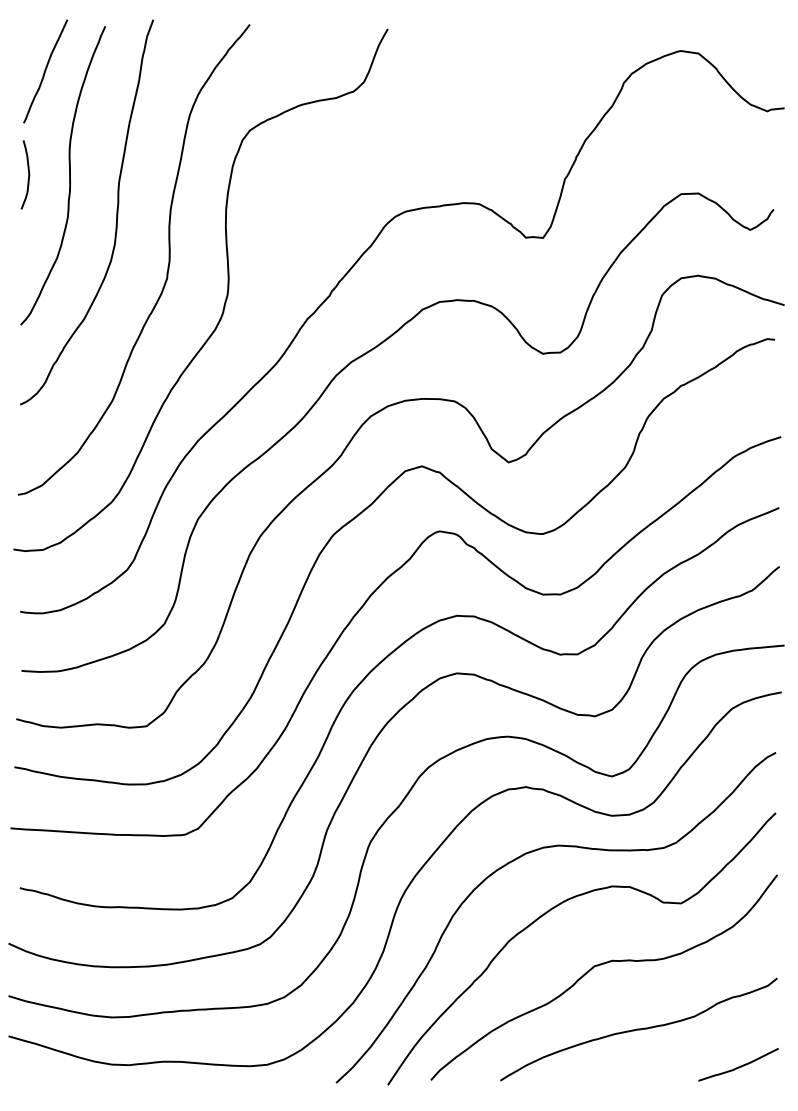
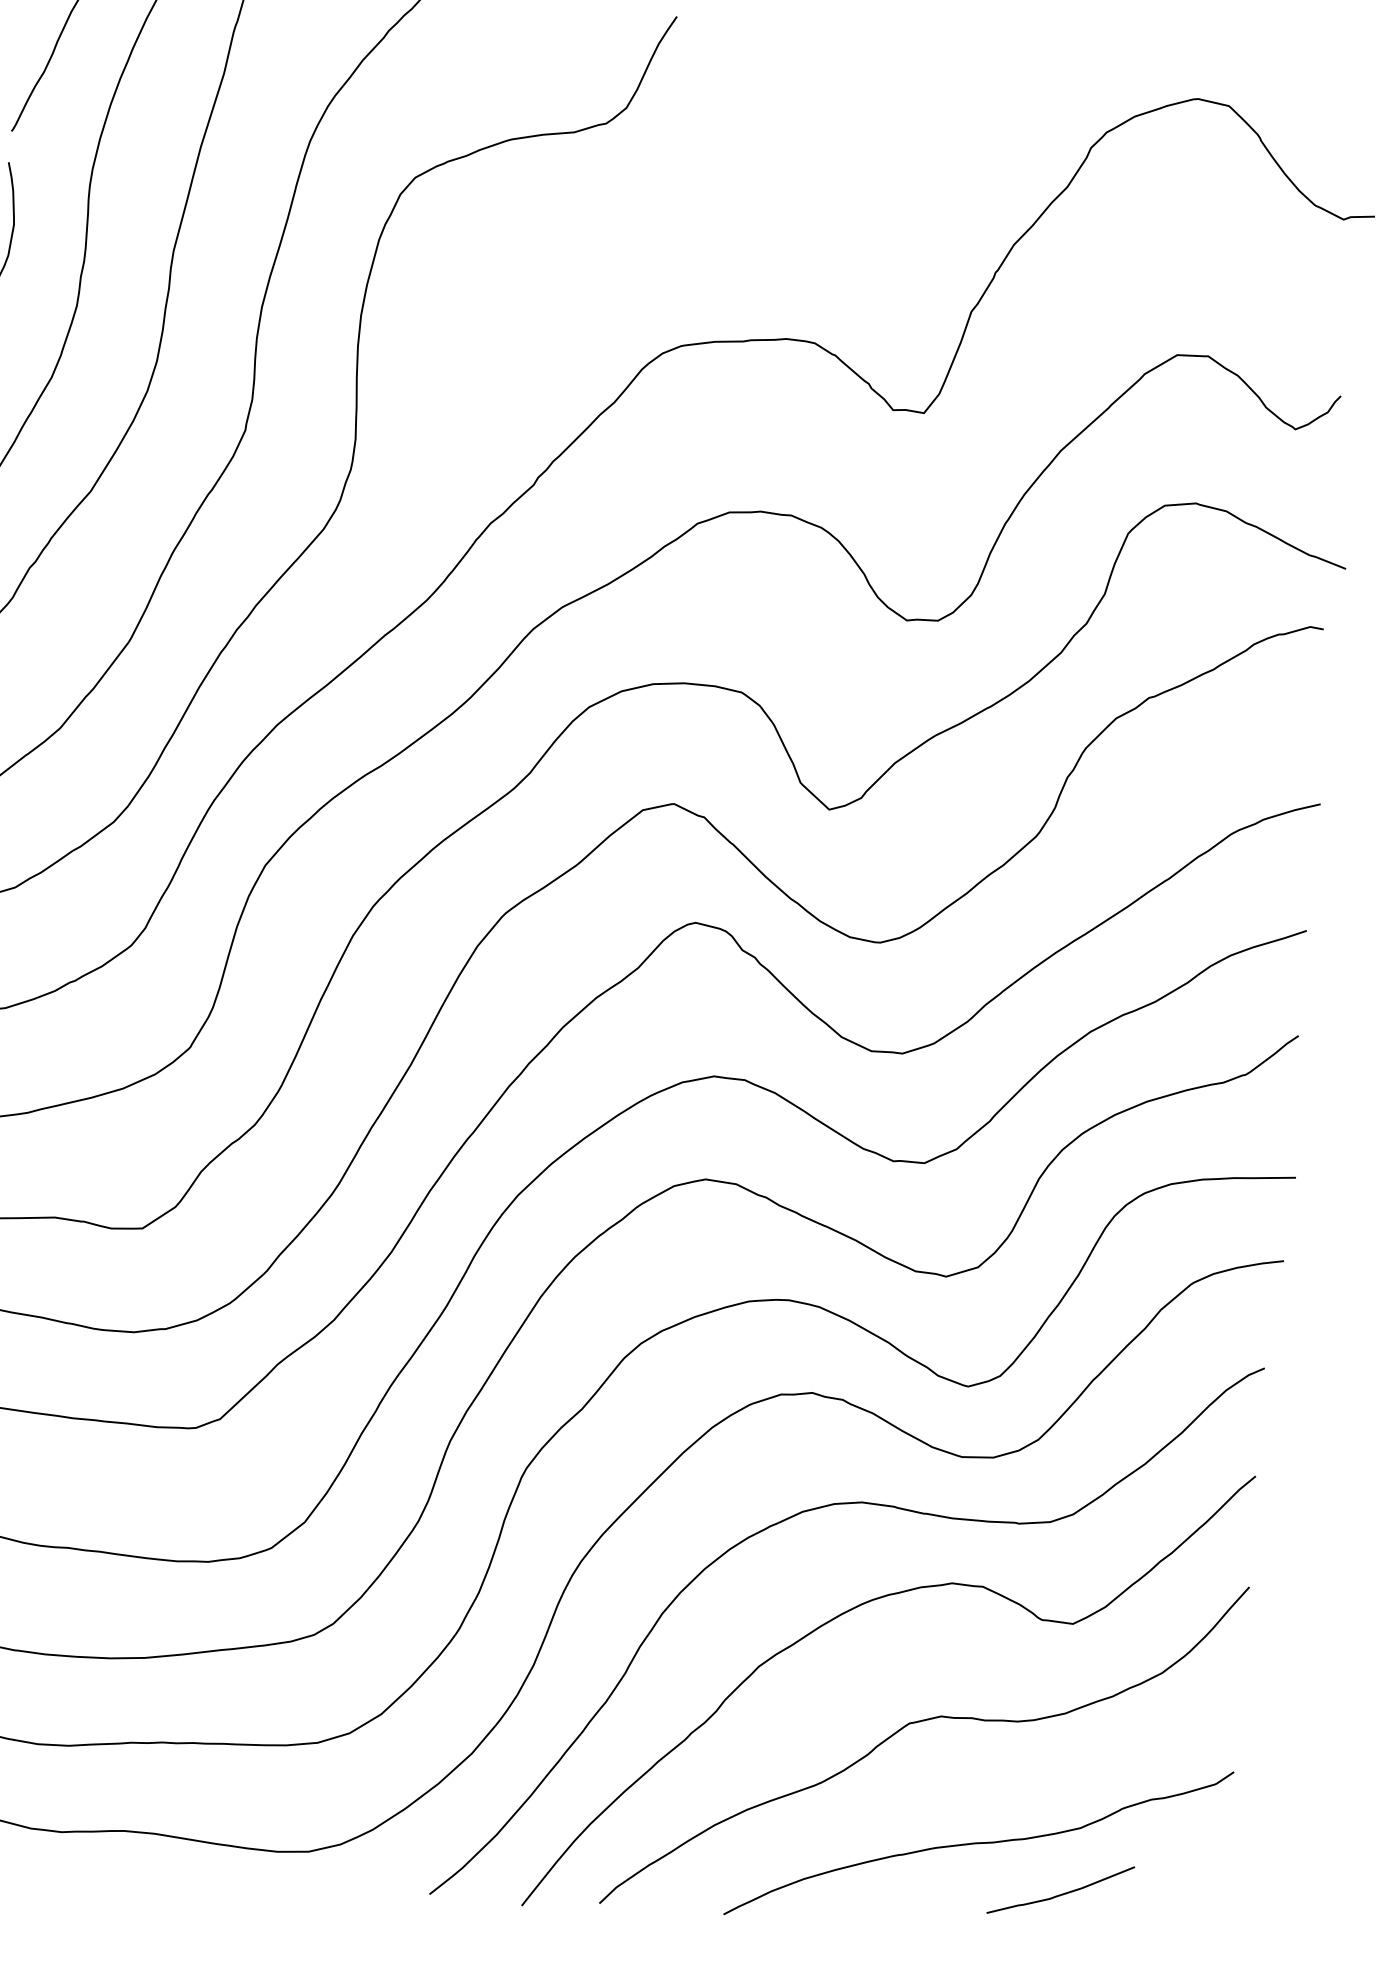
curve: (738, 1066) -> (1060, 1893), moved

